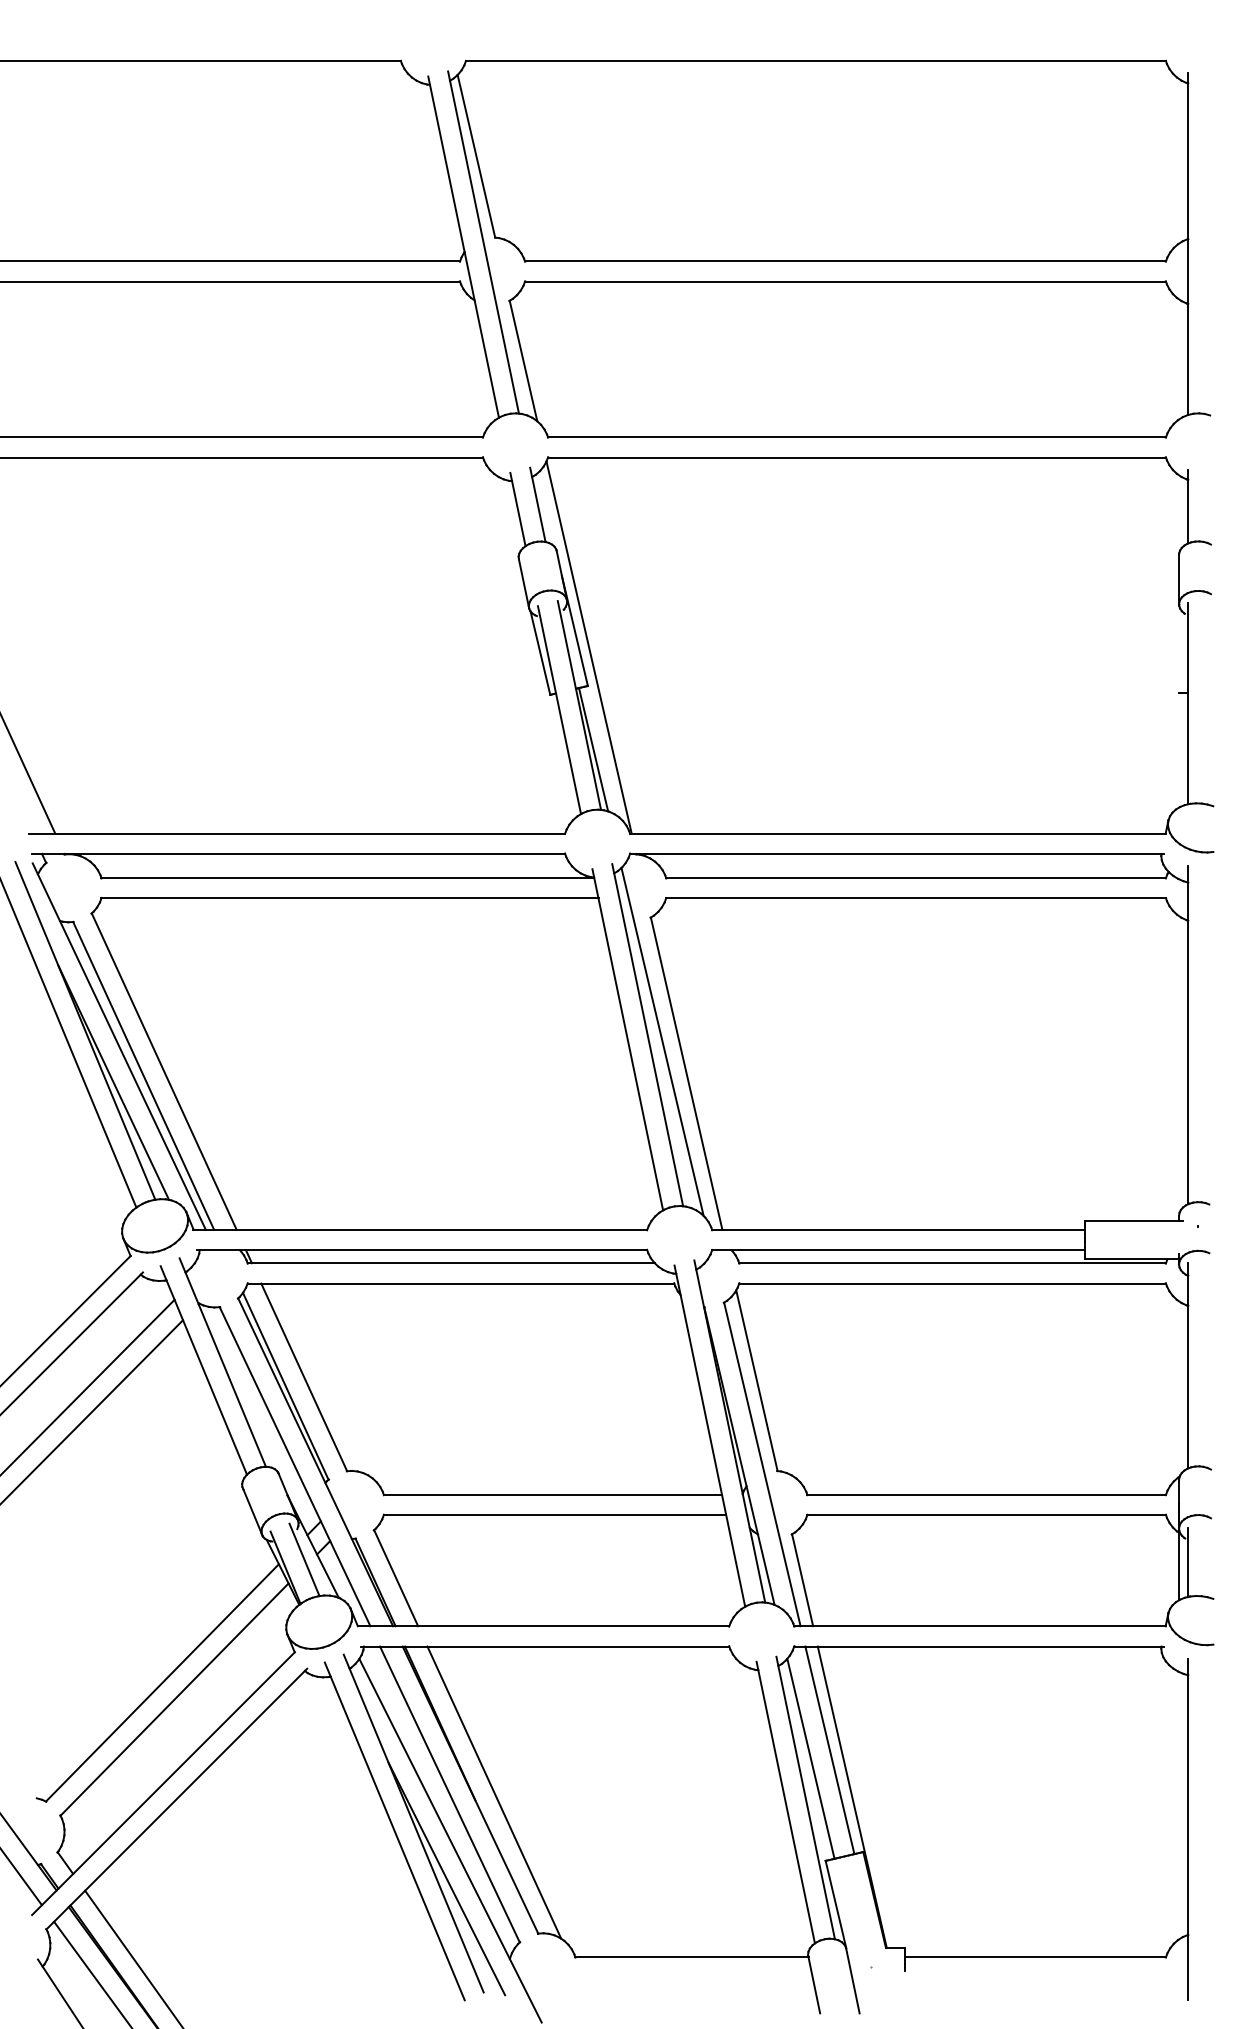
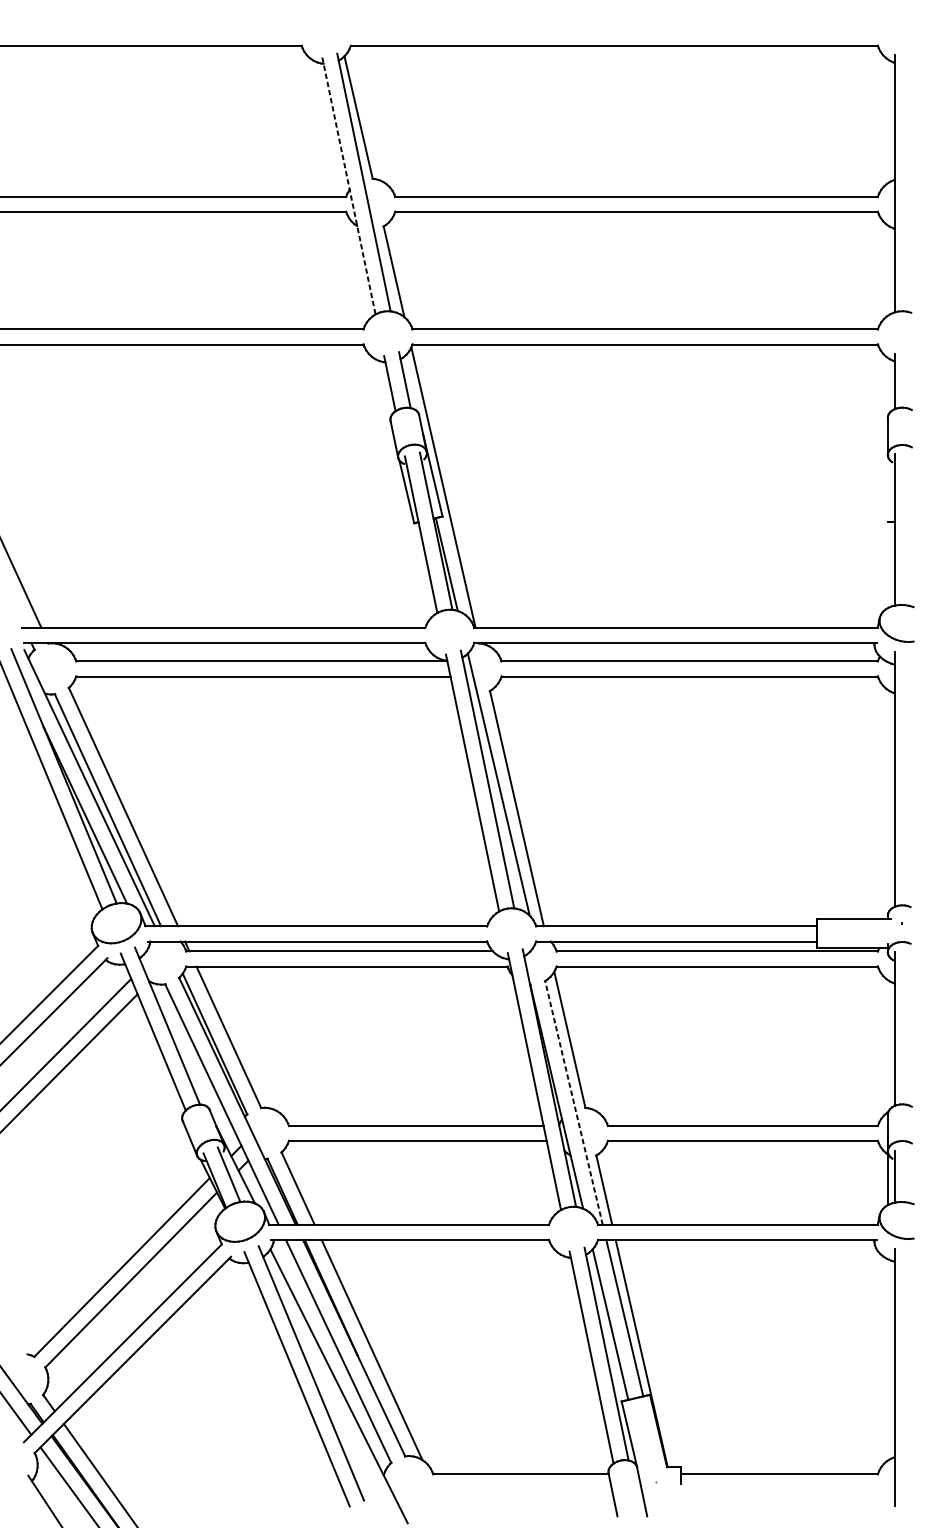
line: (463, 247) -> (348, 186), solid -> dashed
line: (762, 1463) -> (574, 1102), solid -> dashed
line: (446, 1878) -> (336, 1414), removed

